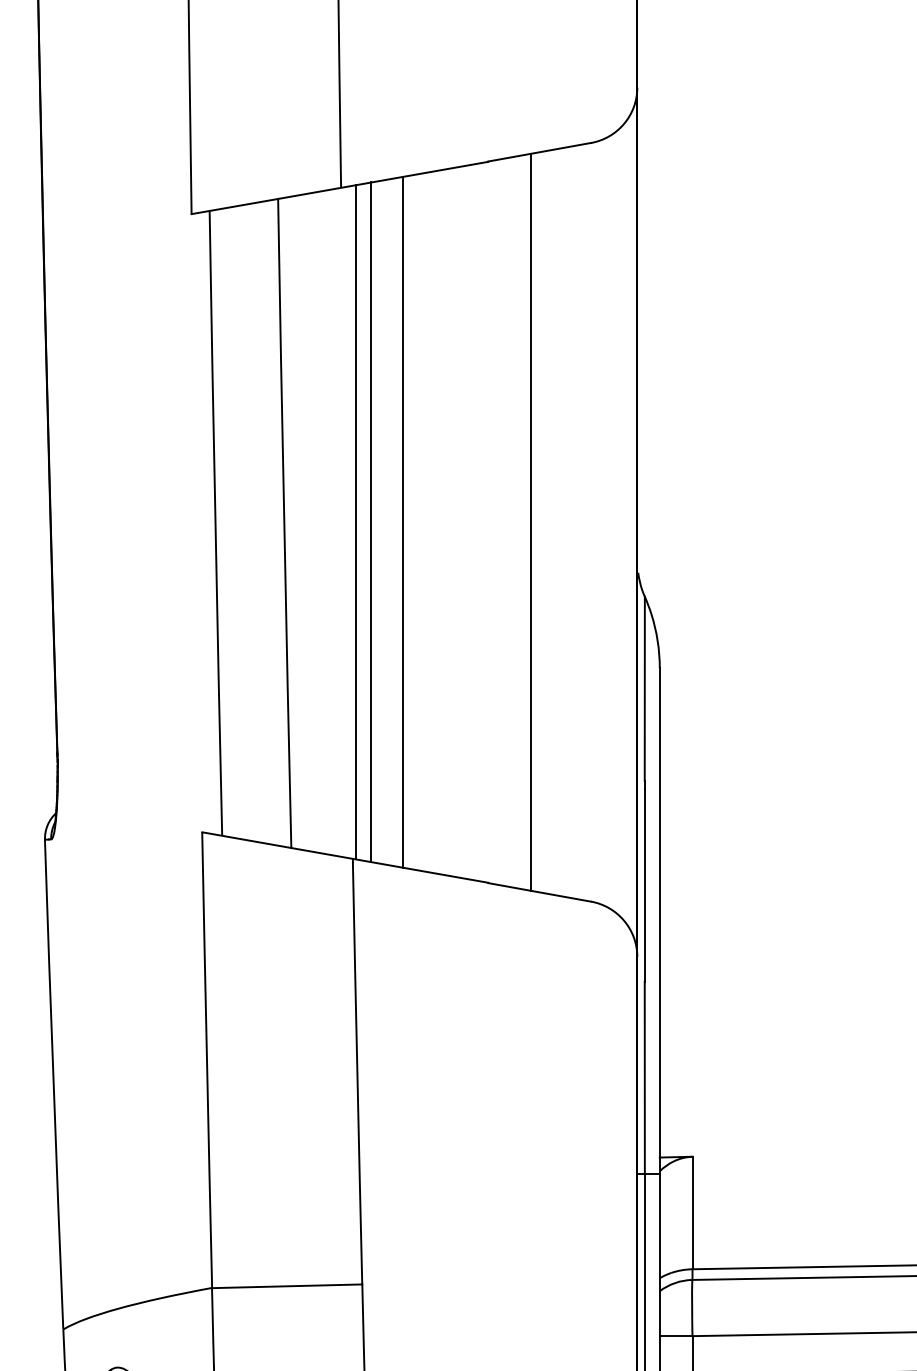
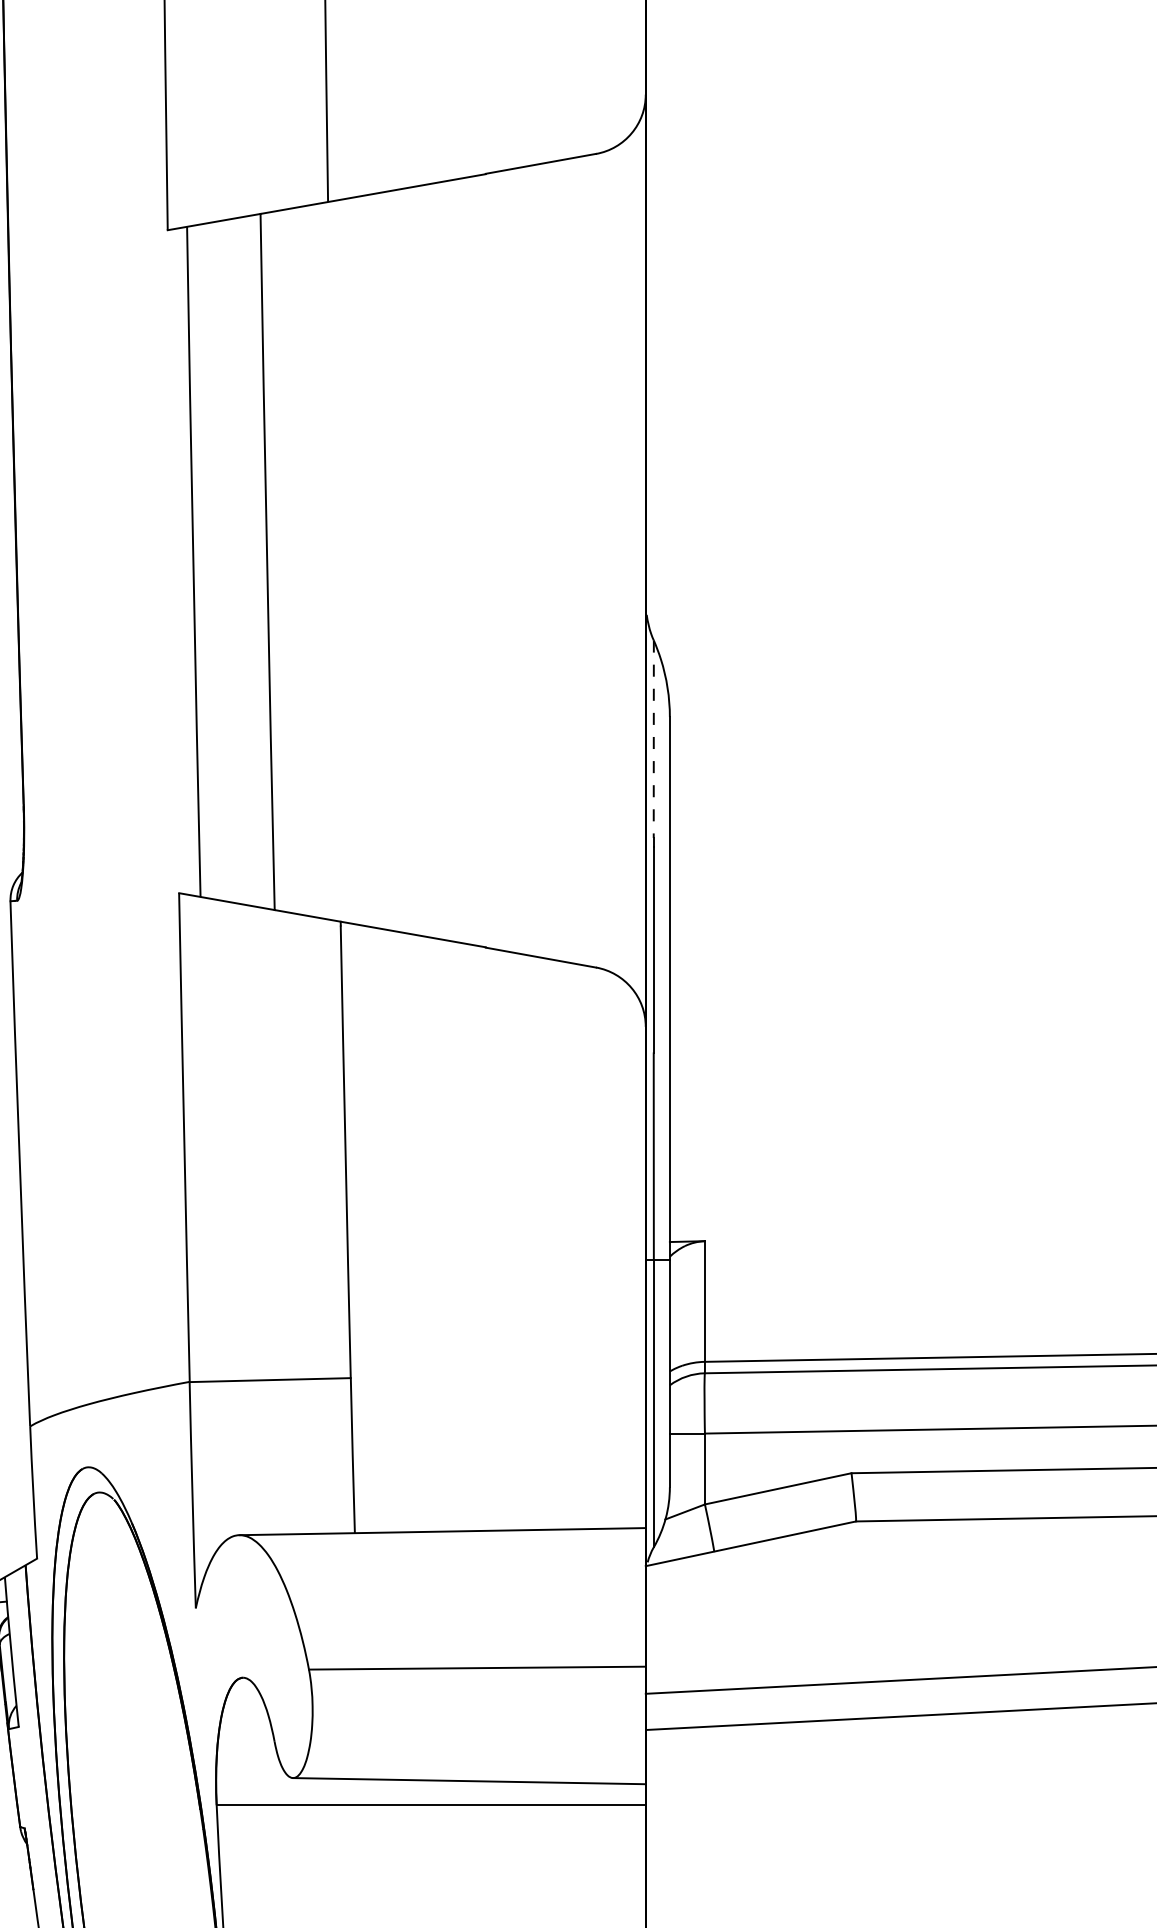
line: (356, 522) -> (344, 560), removed
line: (371, 522) -> (360, 560), removed
line: (403, 522) -> (394, 560), removed
line: (530, 522) -> (531, 560), removed
line: (644, 688) -> (653, 739), solid -> dashed

